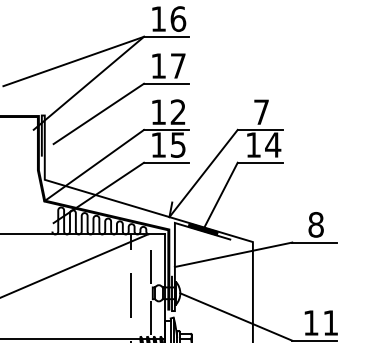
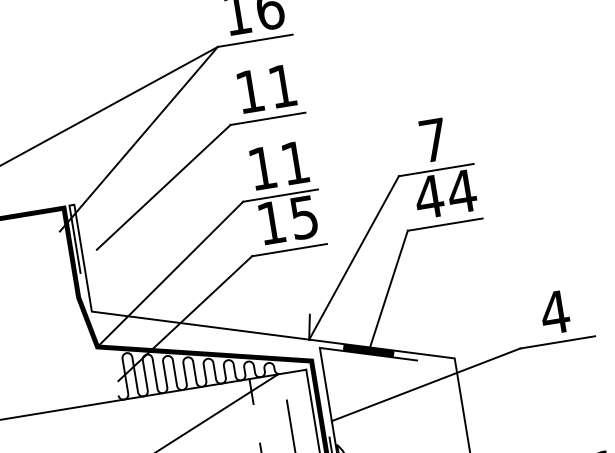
text: (178, 65) -> (282, 85), 17 -> 11
text: (177, 111) -> (293, 161), 12 -> 11
text: (253, 144) -> (429, 196), 14 -> 44
text: (315, 224) -> (553, 312), 8 -> 4

